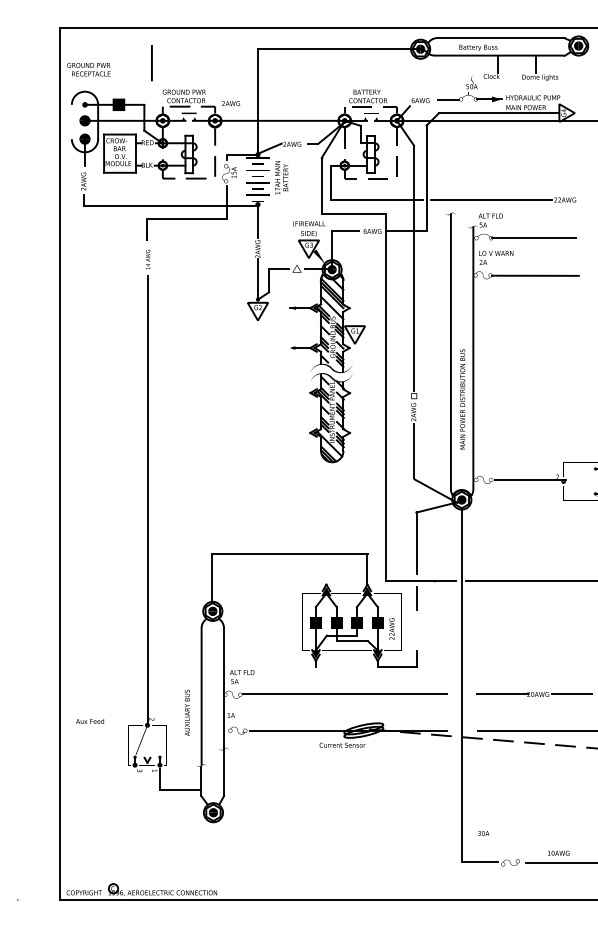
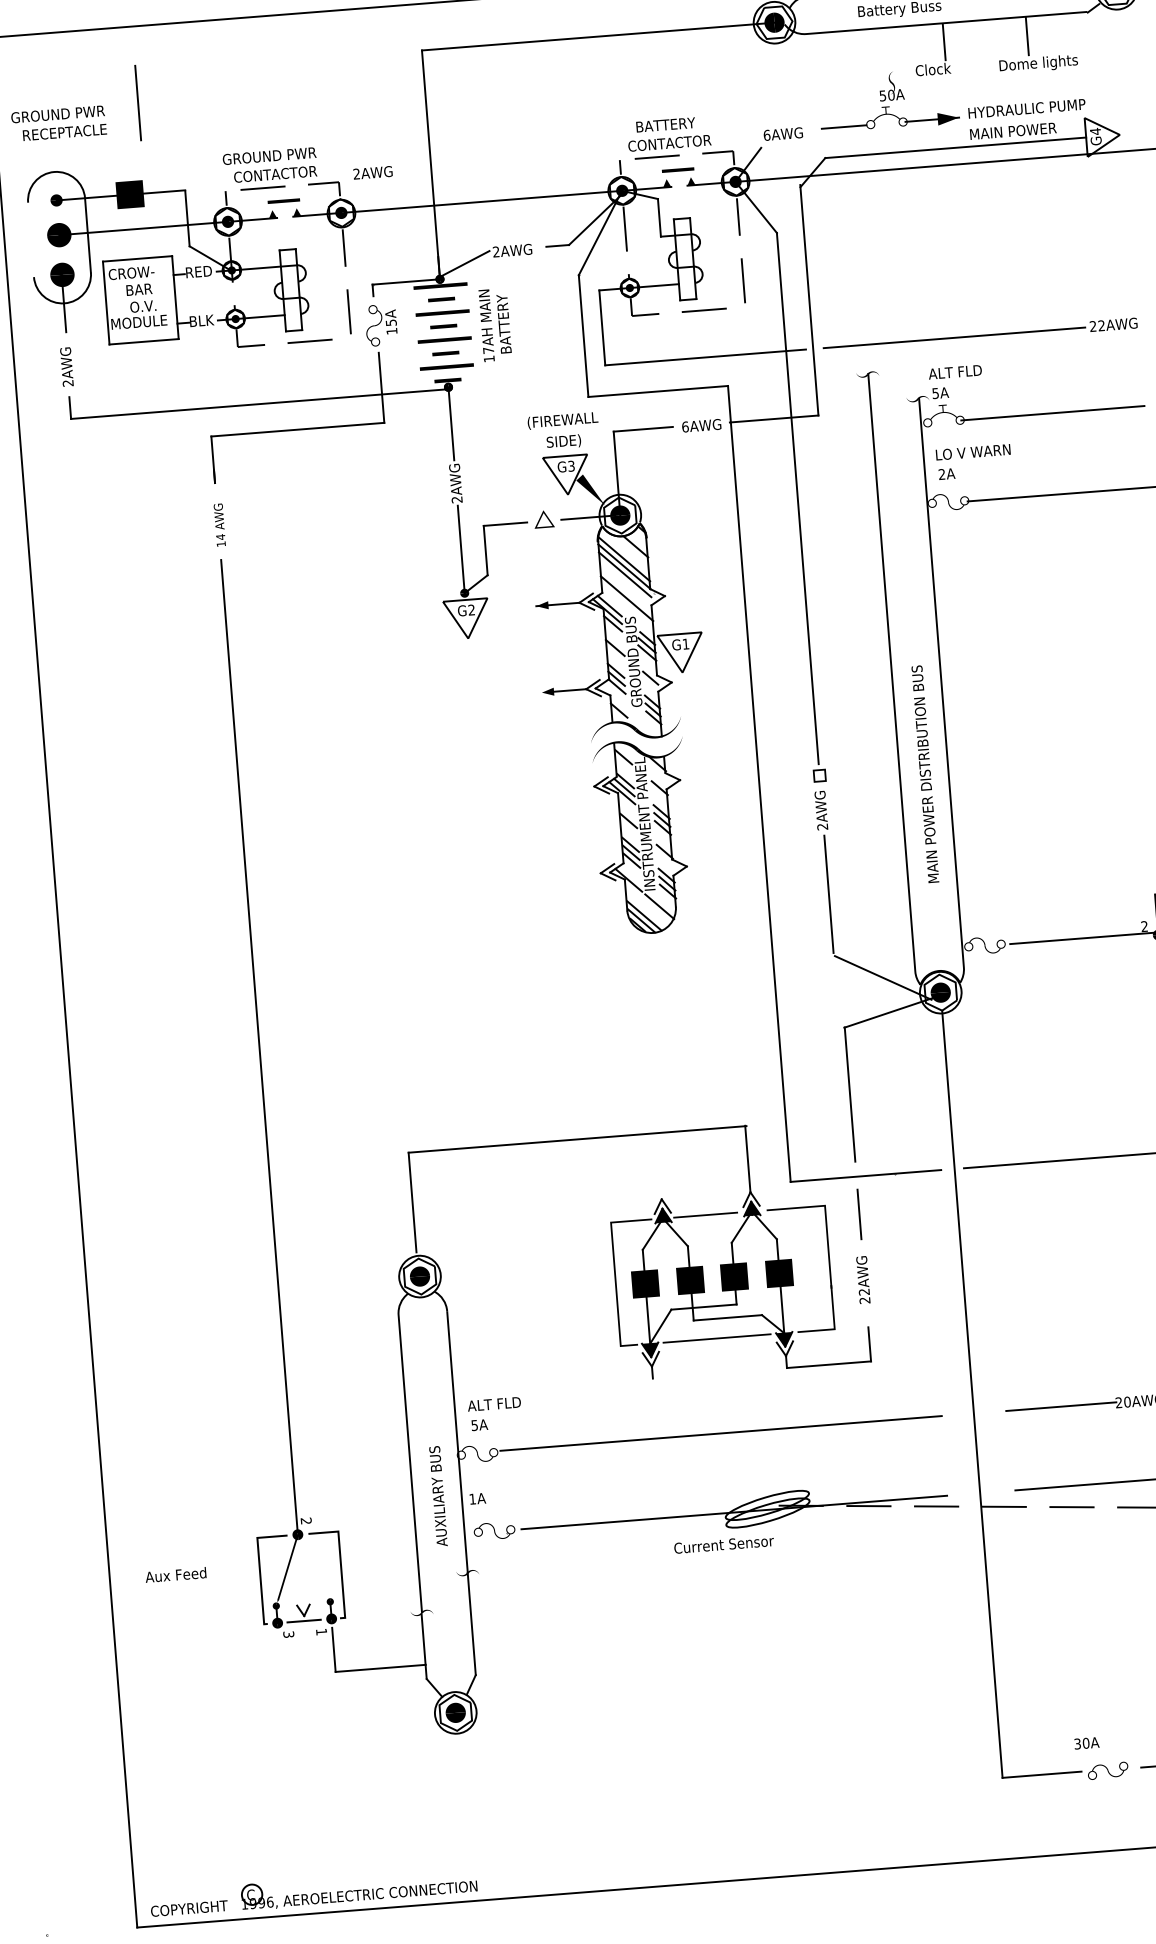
line: (151, 63) -> (137, 103), moved
text: (391, 628) -> (862, 1279), moved
text: (186, 712) -> (436, 1495), moved
text: (90, 721) -> (176, 1575), moved
text: (483, 833) -> (1086, 1743), moved

